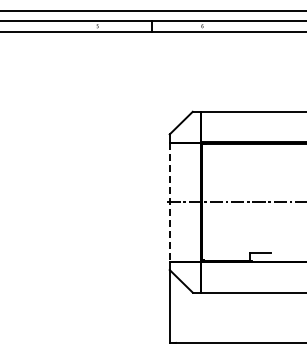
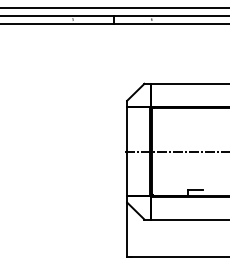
line: (169, 202) -> (127, 151), dashed -> solid

